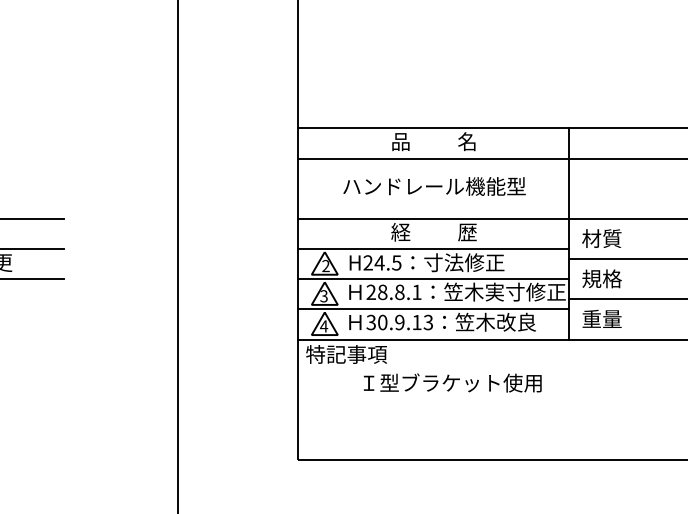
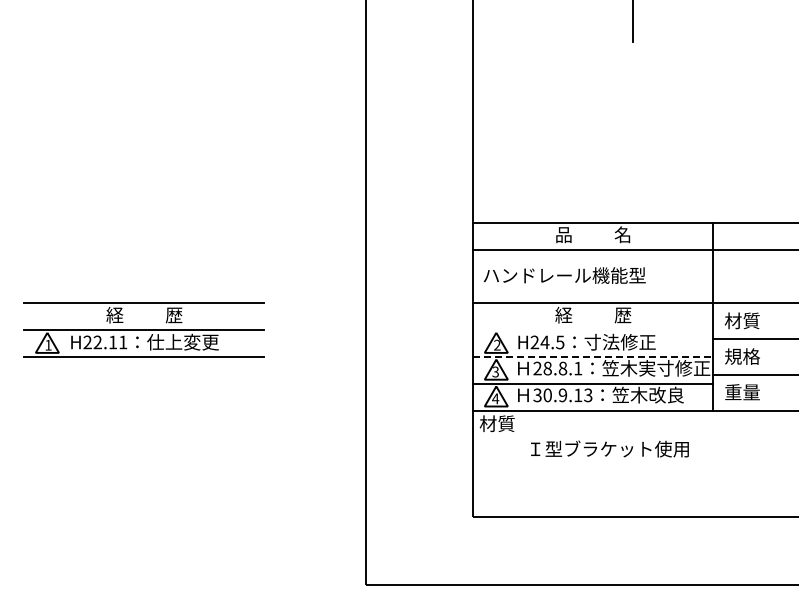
text: (434, 186) -> (564, 275), moved
line: (433, 249) -> (592, 330), removed
line: (434, 278) -> (593, 356), solid -> dashed
text: (346, 354) -> (515, 423), 特記事項 -> 材質

